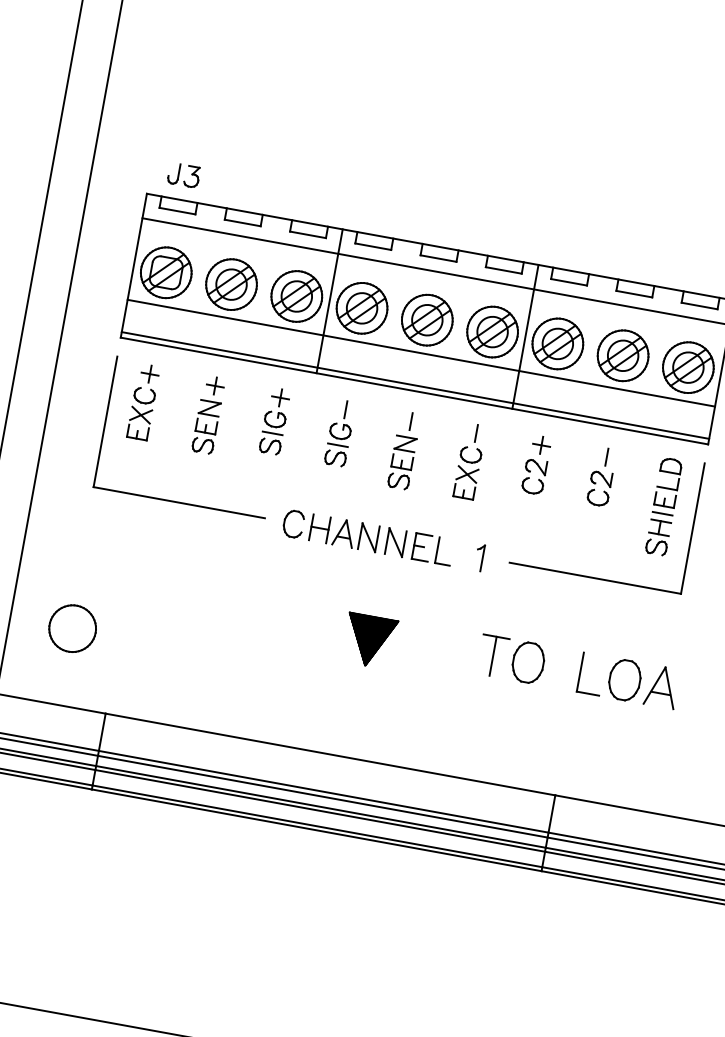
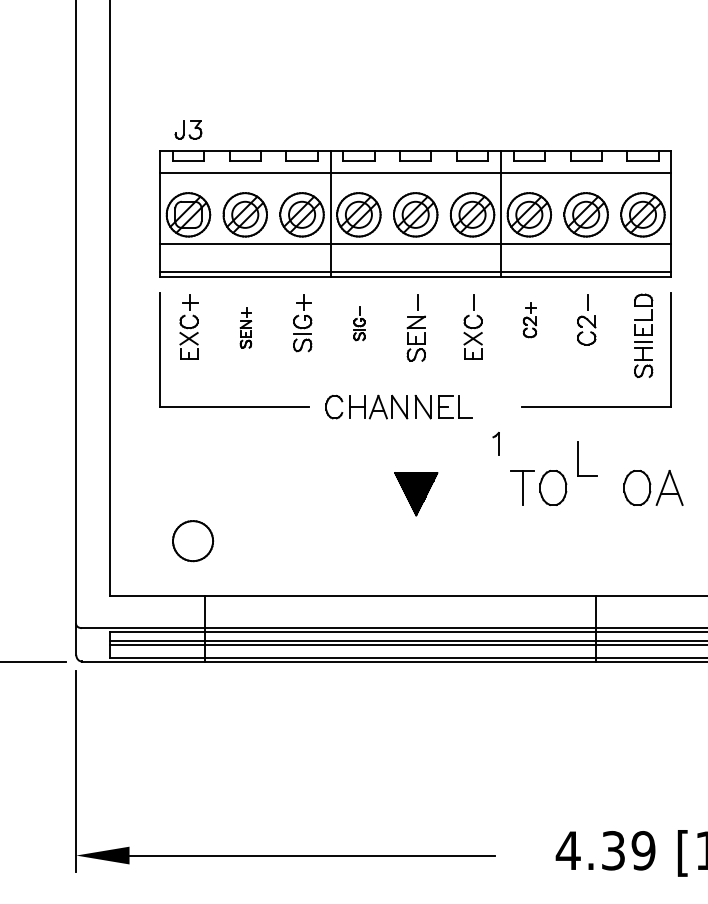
part: (208, 414) -> (245, 327), size x0.6
part: (340, 433) -> (359, 323), size x0.6
part: (536, 464) -> (529, 319), size x0.7
part: (478, 557) -> (495, 443), moved
part: (73, 629) -> (193, 541), moved
part: (581, 671) -> (578, 458), moved

